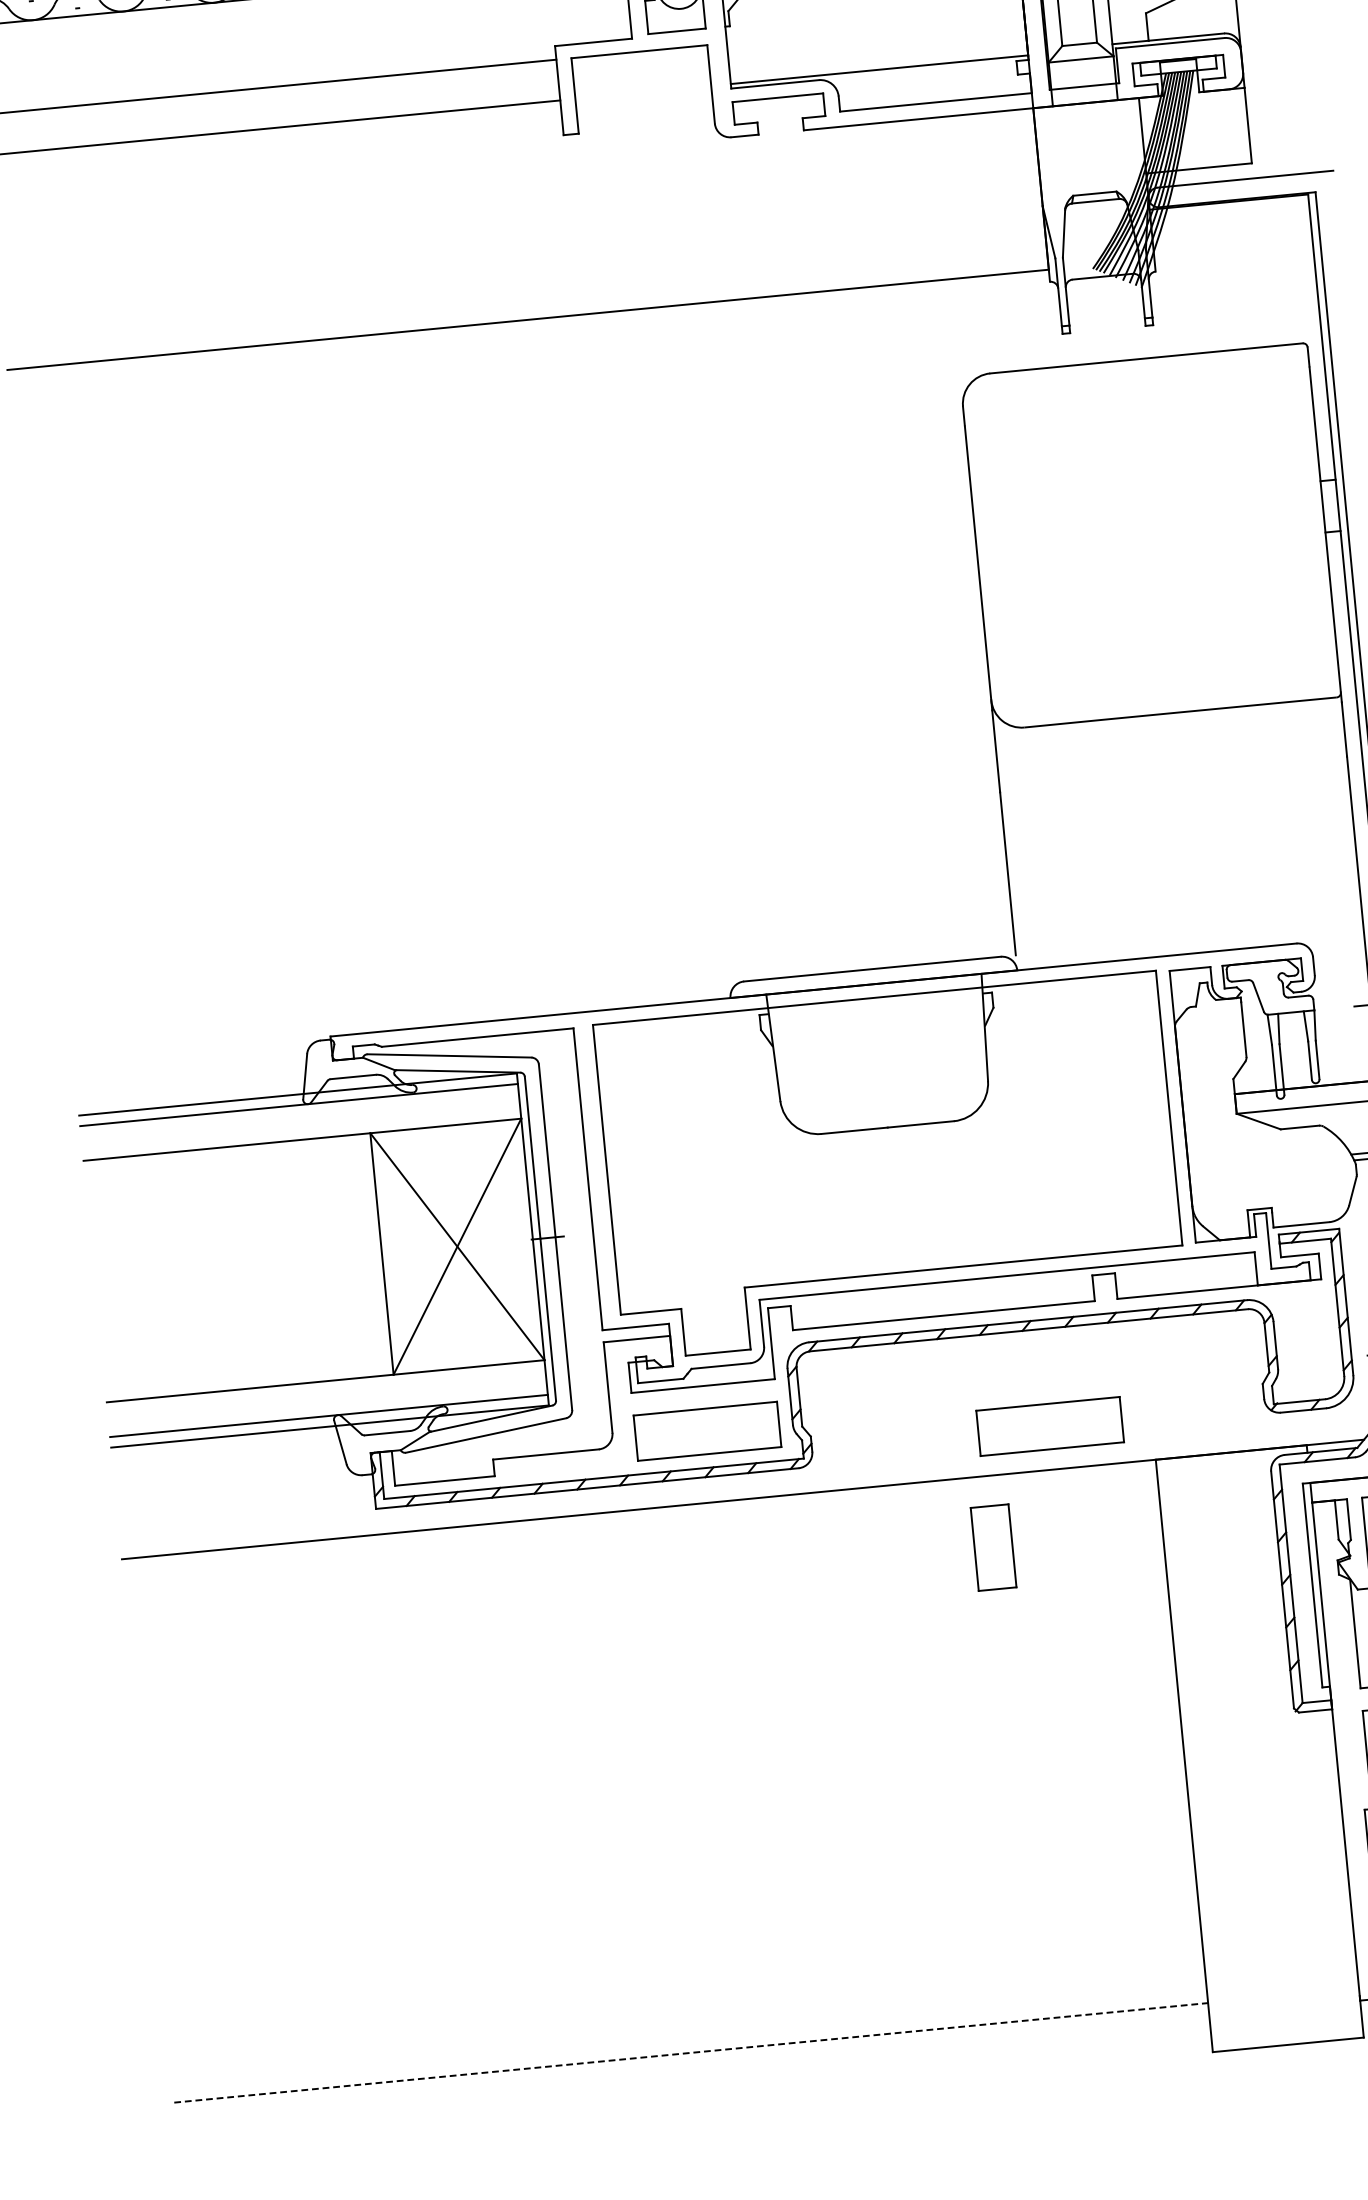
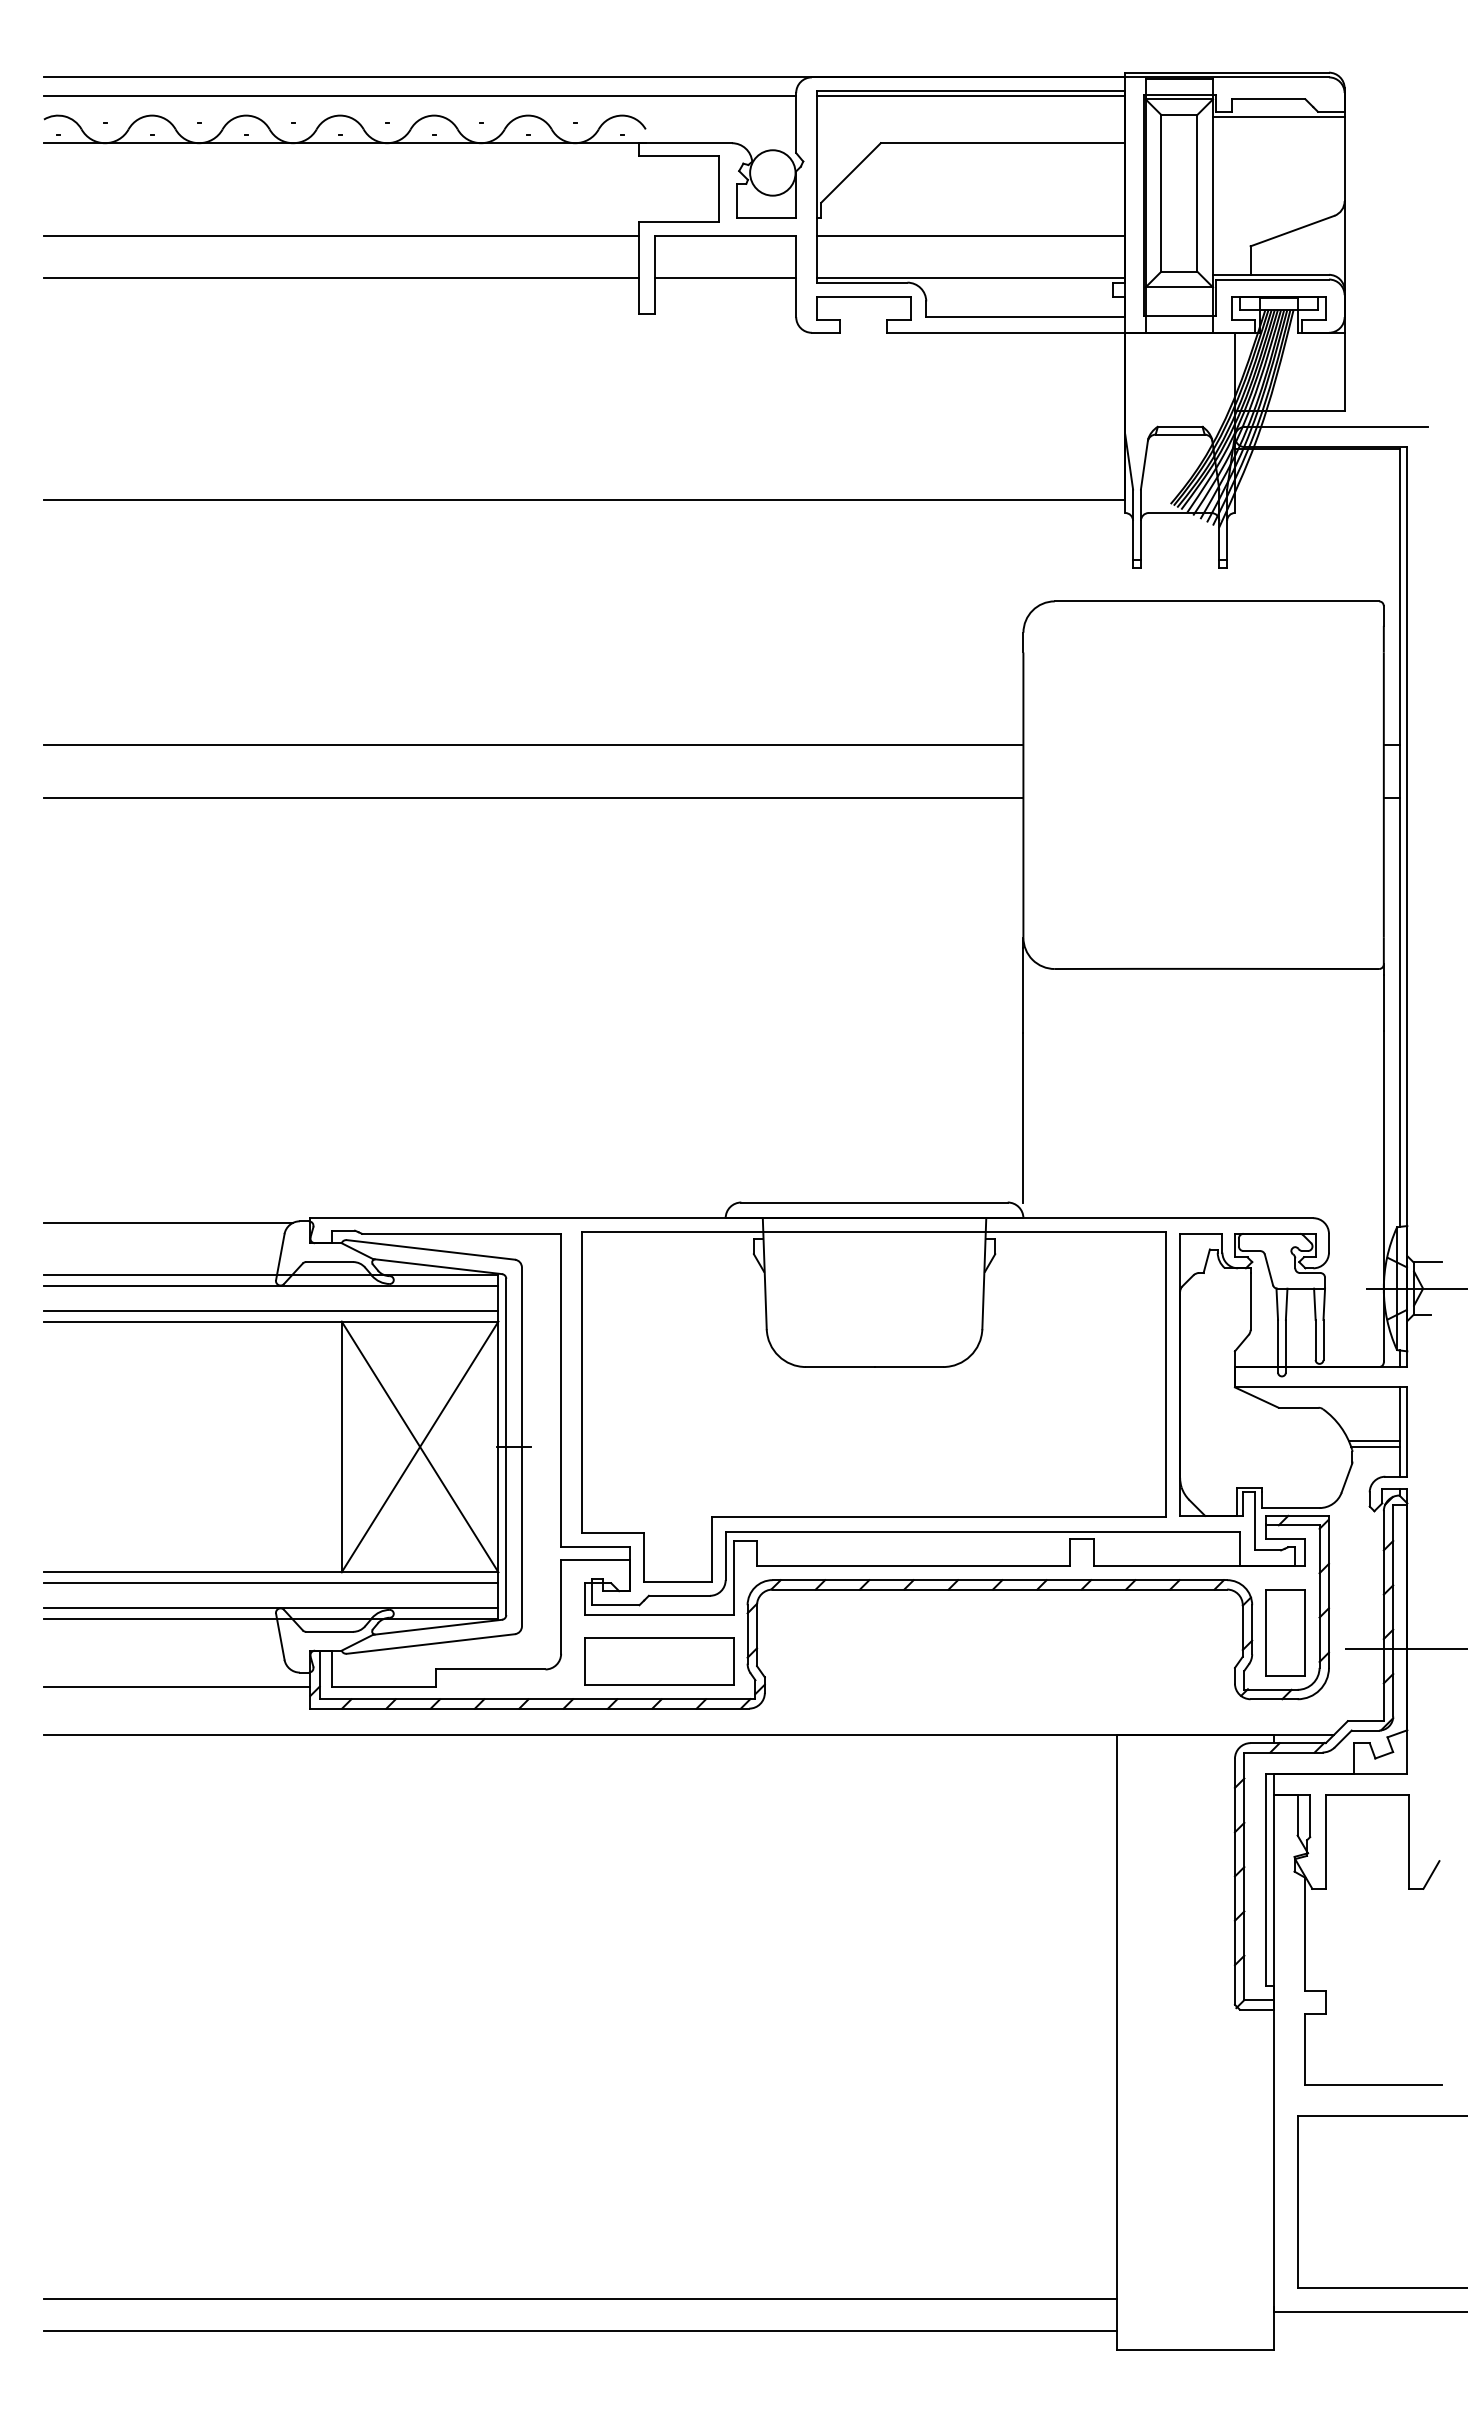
line: (875, 28) -> (970, 235), added
line: (643, 92) -> (725, 277), added
line: (501, 559) -> (533, 744), added
line: (506, 611) -> (533, 798), added
line: (194, 1053) -> (168, 1222), added
line: (301, 1129) -> (271, 1310), added
line: (326, 1392) -> (271, 1583), added
part: (1050, 1426) -> (1012, 1690), removed
line: (245, 1499) -> (177, 1686), added
part: (993, 1547) -> (1285, 1632), moved
line: (690, 2052) -> (580, 2299), dashed -> solid
line: (693, 2082) -> (580, 2330), added

